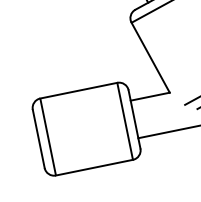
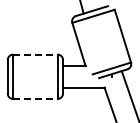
line: (78, 90) -> (35, 54), solid -> dashed
line: (94, 166) -> (35, 98), solid -> dashed

